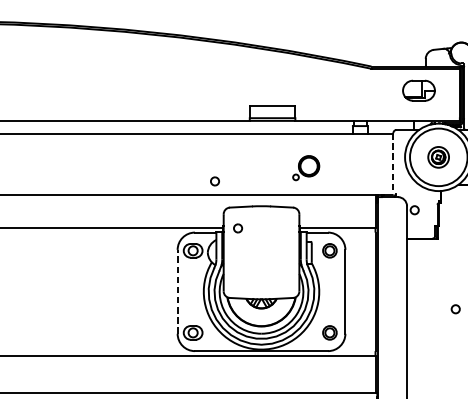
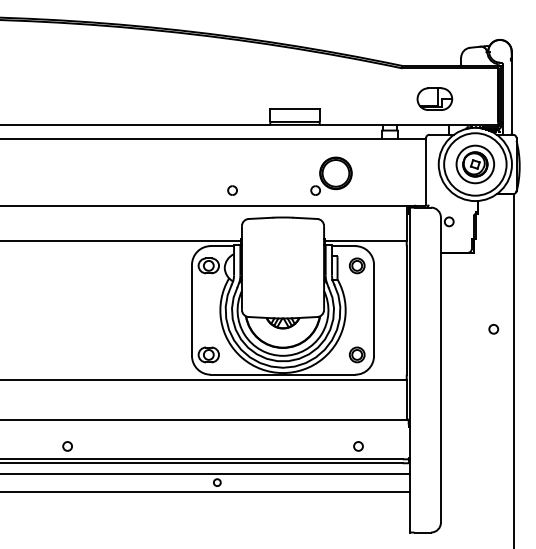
part: (418, 90) -> (434, 98), moved
part: (437, 157) -> (474, 164), size x1.67
line: (393, 163) -> (426, 171), dashed -> solid
part: (306, 167) -> (331, 175), size x1.43
part: (238, 228) -> (257, 241), removed
line: (178, 291) -> (192, 310), dashed -> solid

